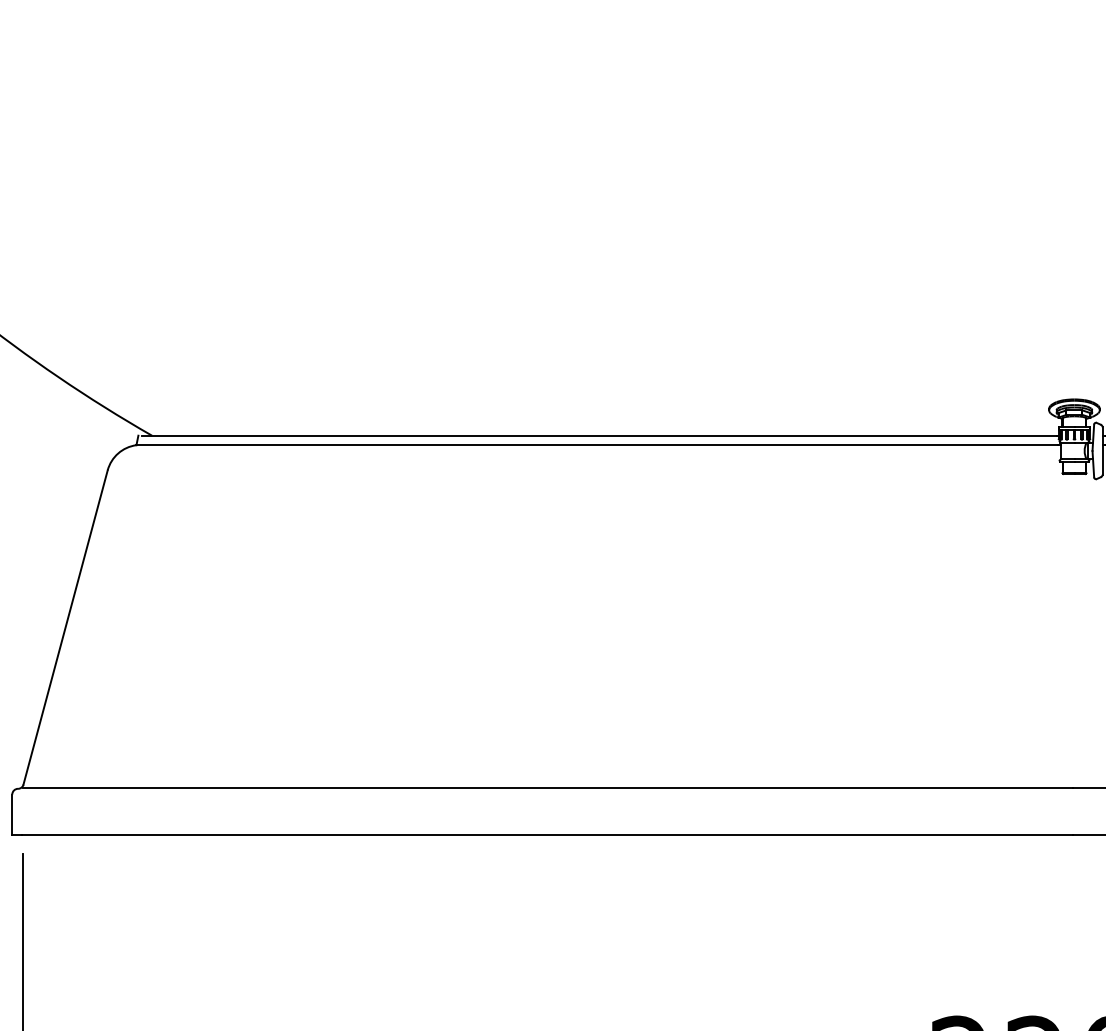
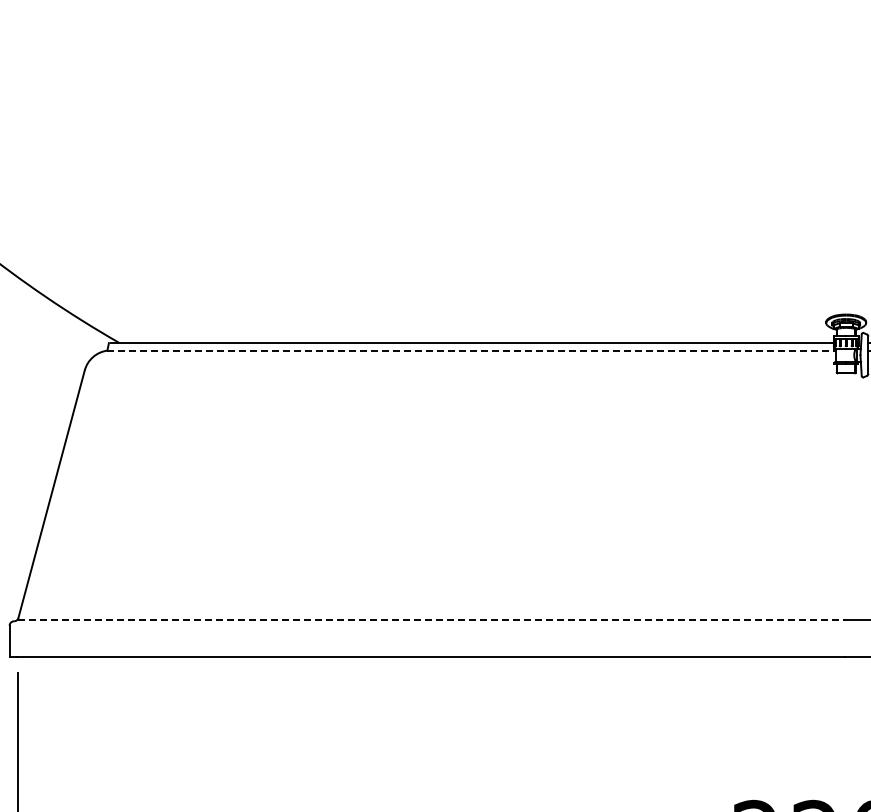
line: (597, 445) -> (470, 350), solid -> dashed
line: (547, 787) -> (431, 620), solid -> dashed

